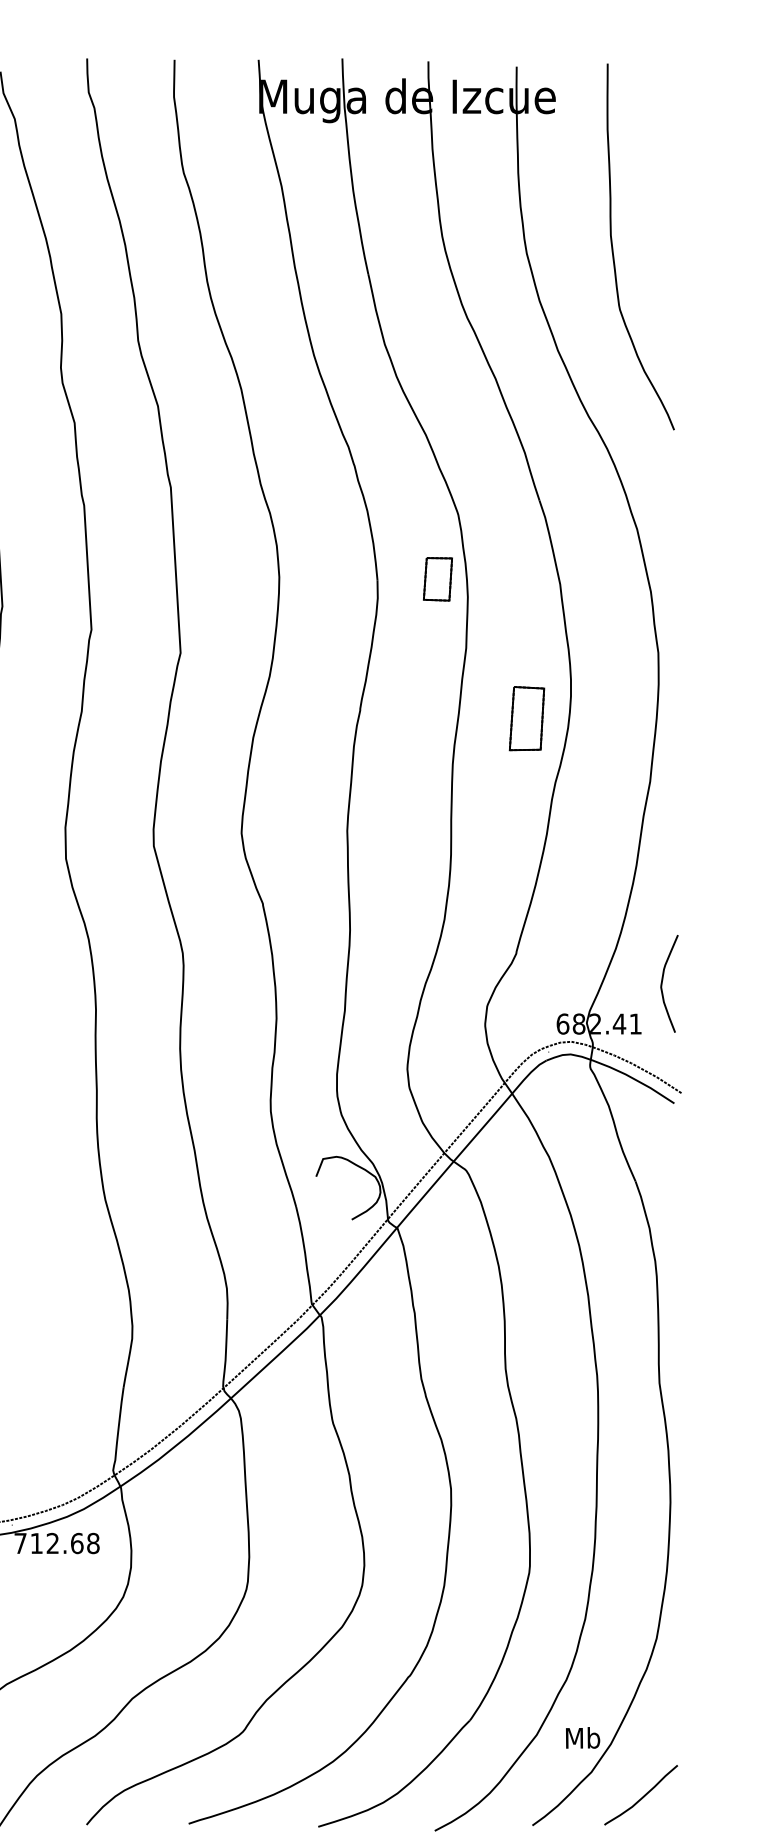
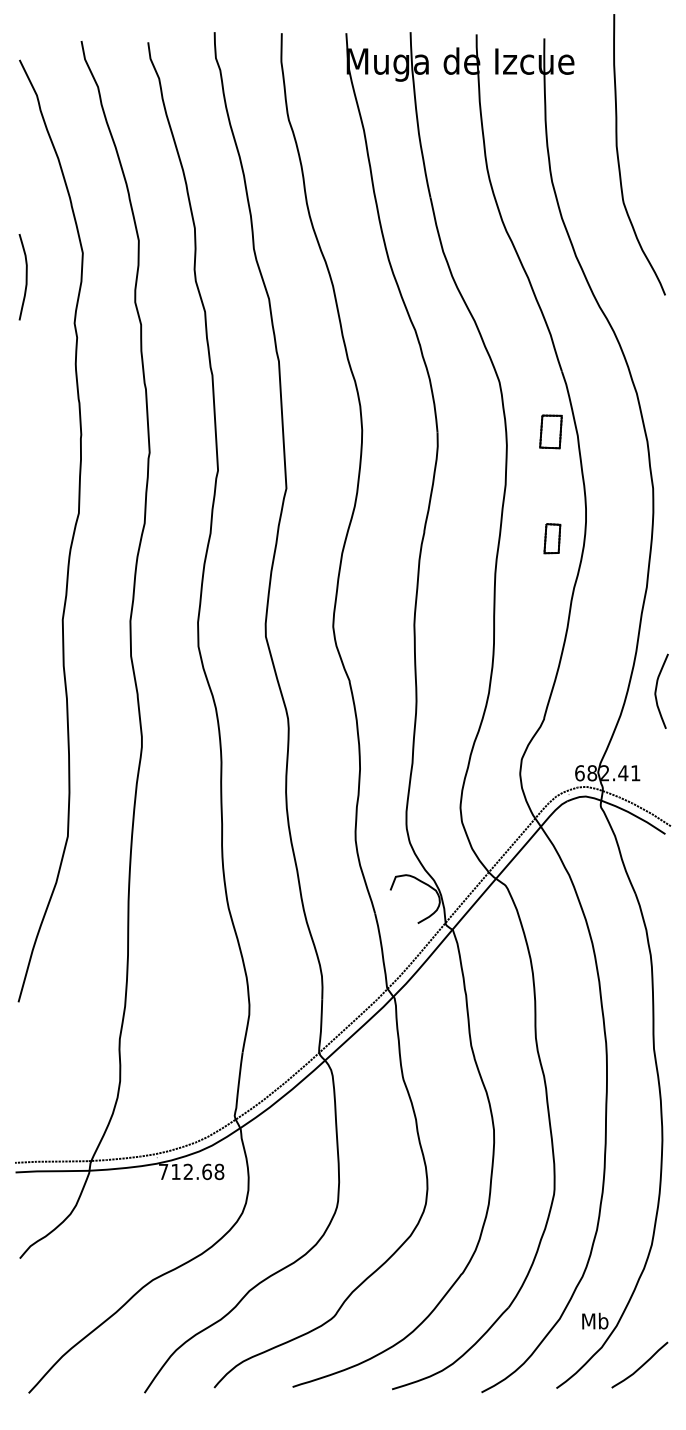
curve: (614, 253) -> (619, 159), moved
part: (437, 578) -> (550, 431), moved
part: (527, 718) -> (552, 538), size x0.6
curve: (664, 978) -> (657, 687), moved

